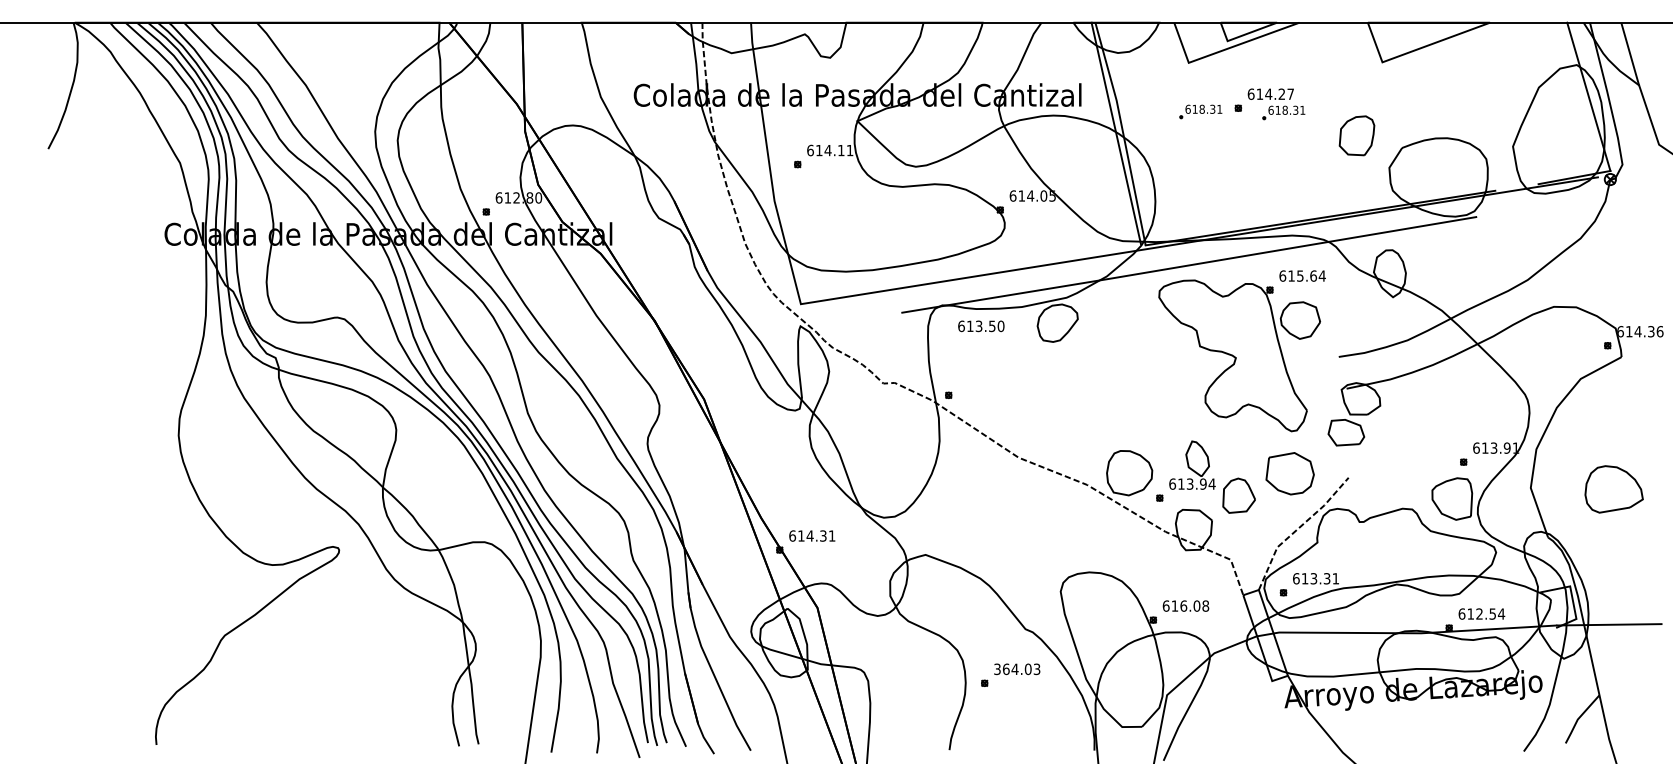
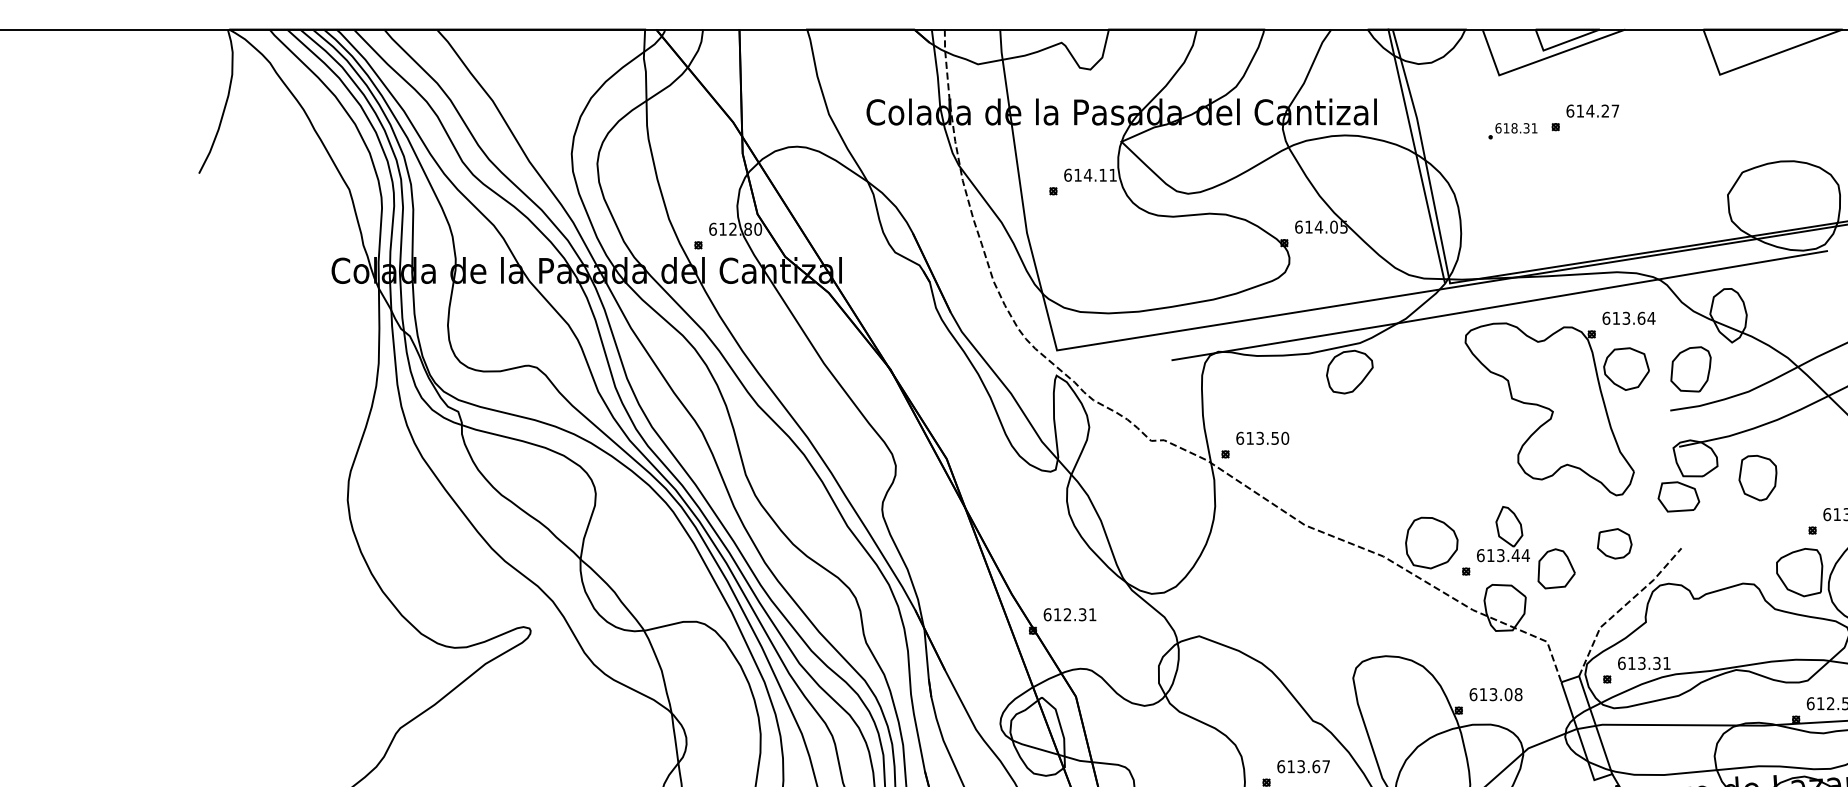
part: (1283, 112) -> (1607, 131), removed
part: (1356, 135) -> (1690, 369), moved
text: (1300, 274) -> (1626, 316), 615.64 -> 613.64
text: (981, 326) -> (1262, 438), moved
part: (1415, 415) -> (1757, 477), added
part: (1289, 473) -> (1614, 543), size x0.62
text: (1202, 483) -> (1514, 554), 613.94 -> 613.44
text: (809, 535) -> (1066, 614), 614.31 -> 612.31
text: (1183, 605) -> (1493, 693), 616.08 -> 613.08
text: (1017, 669) -> (1303, 766), 364.03 -> 613.67

